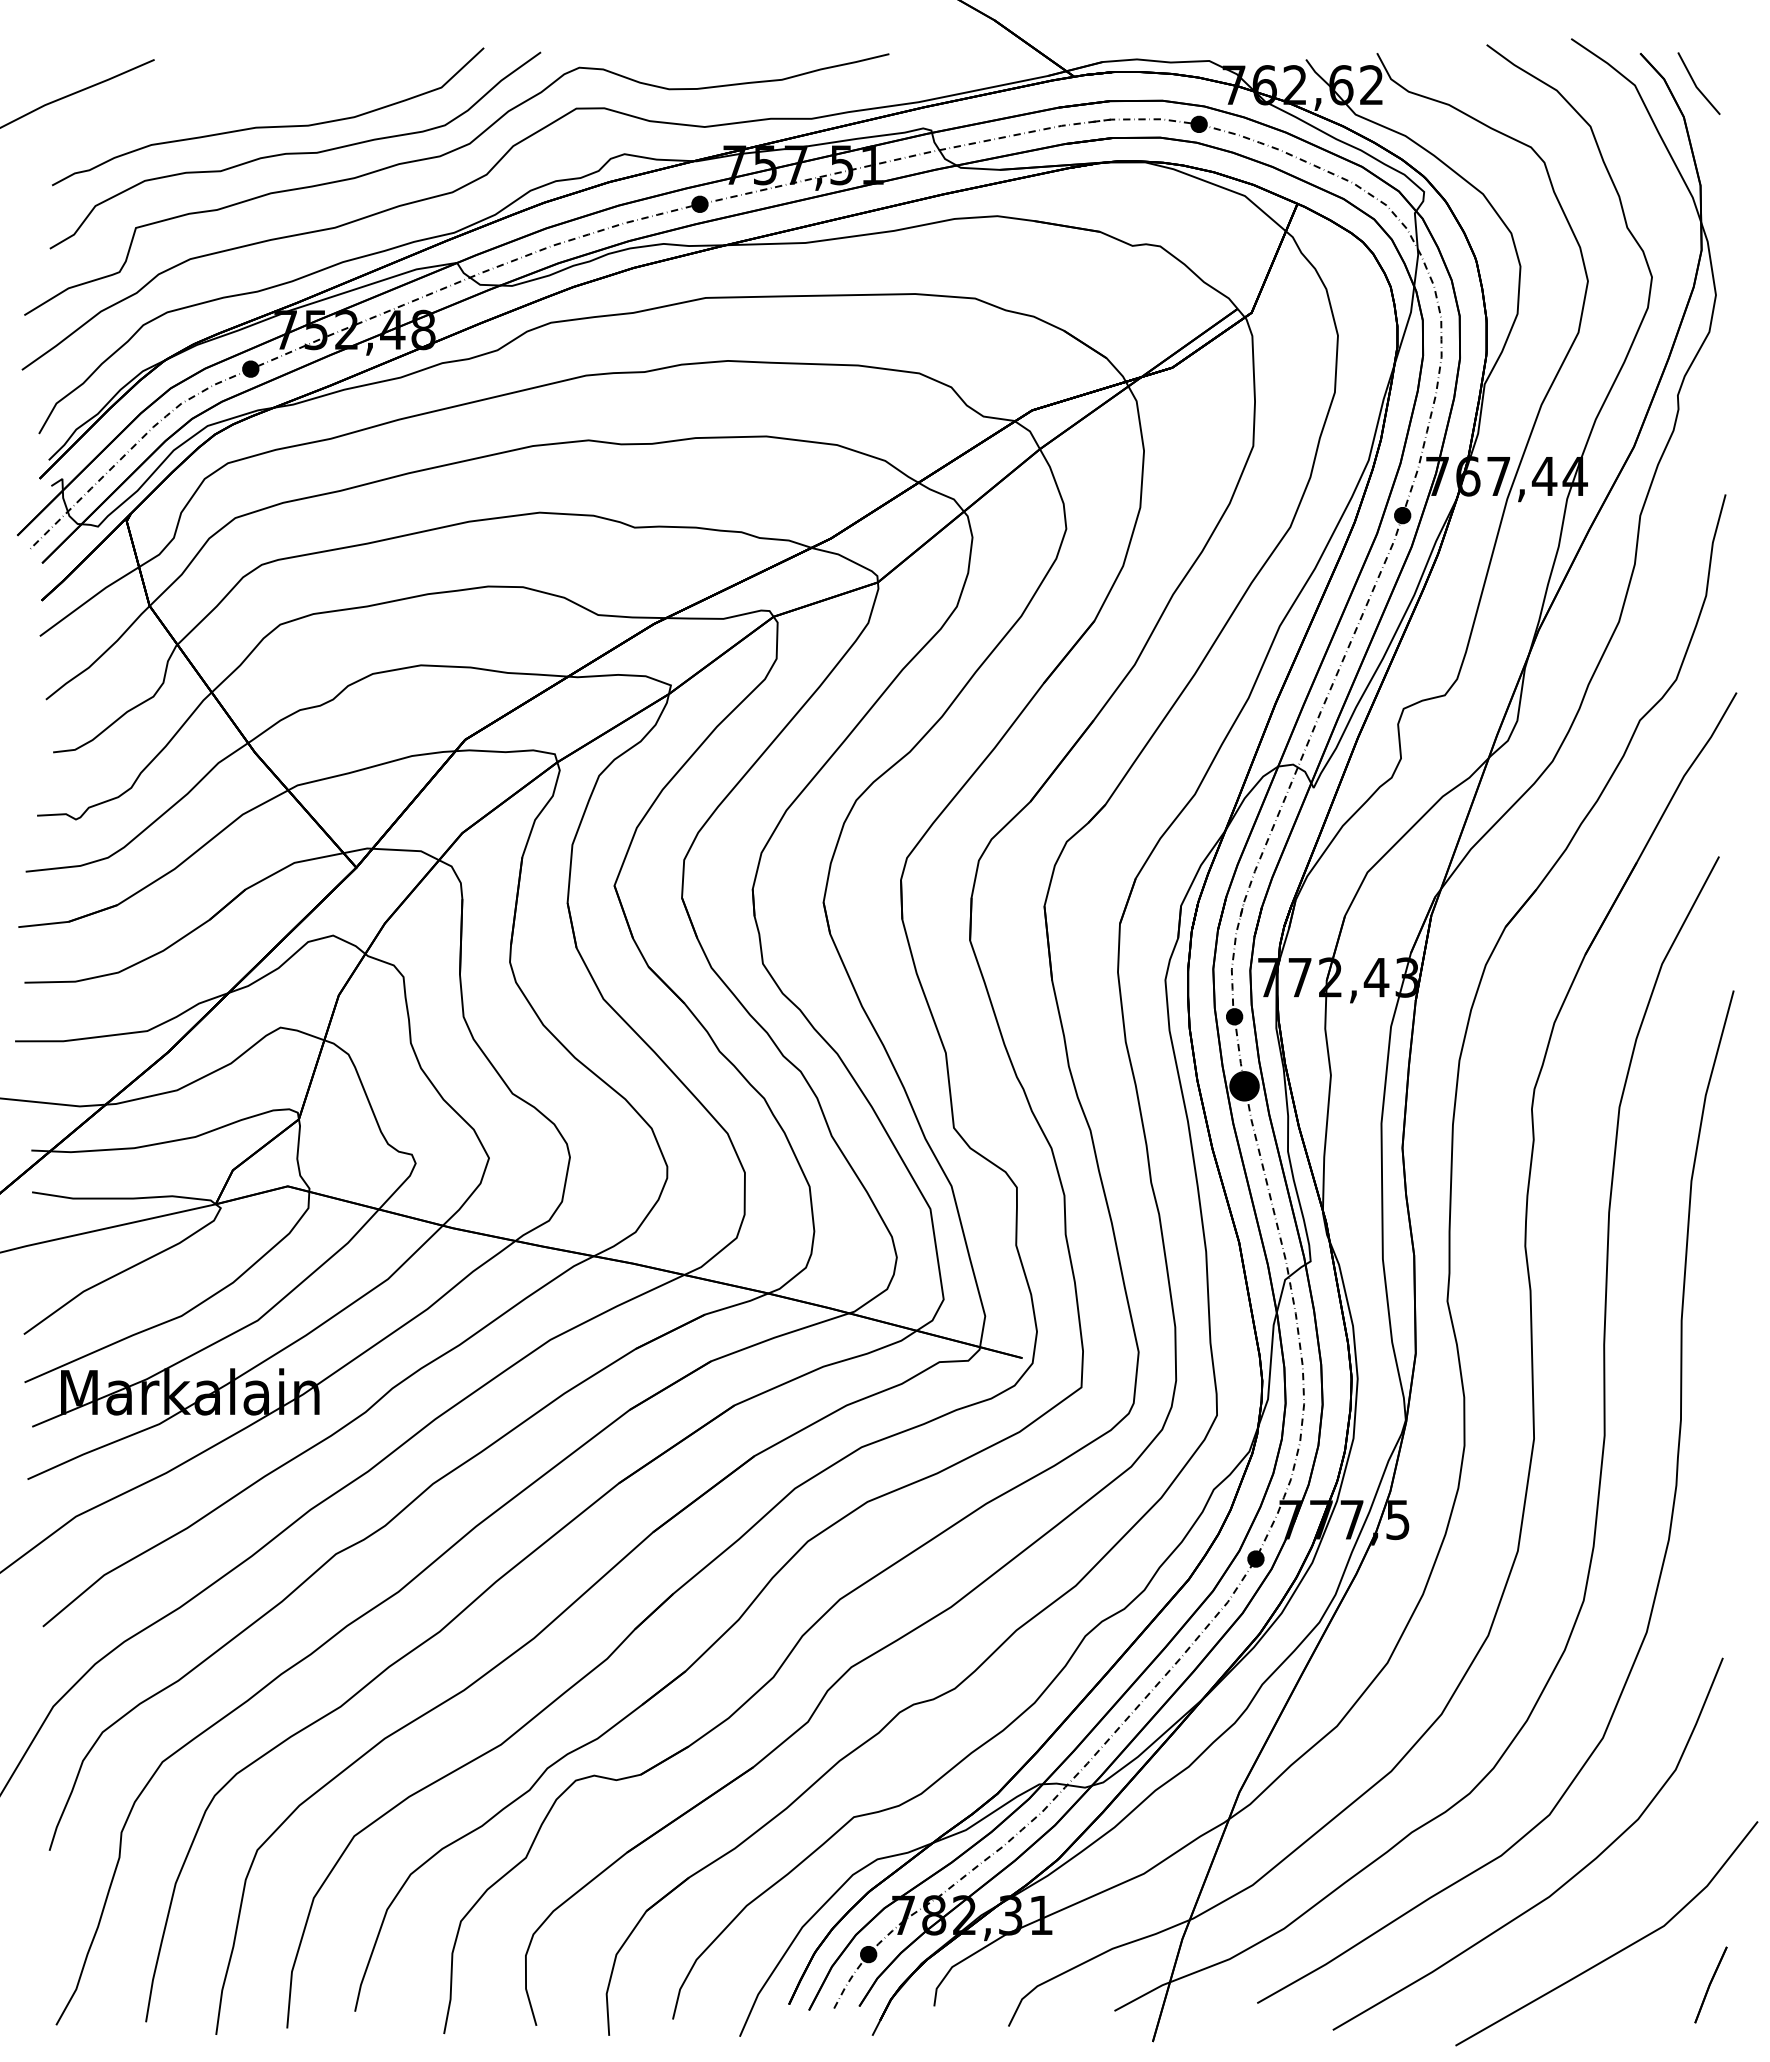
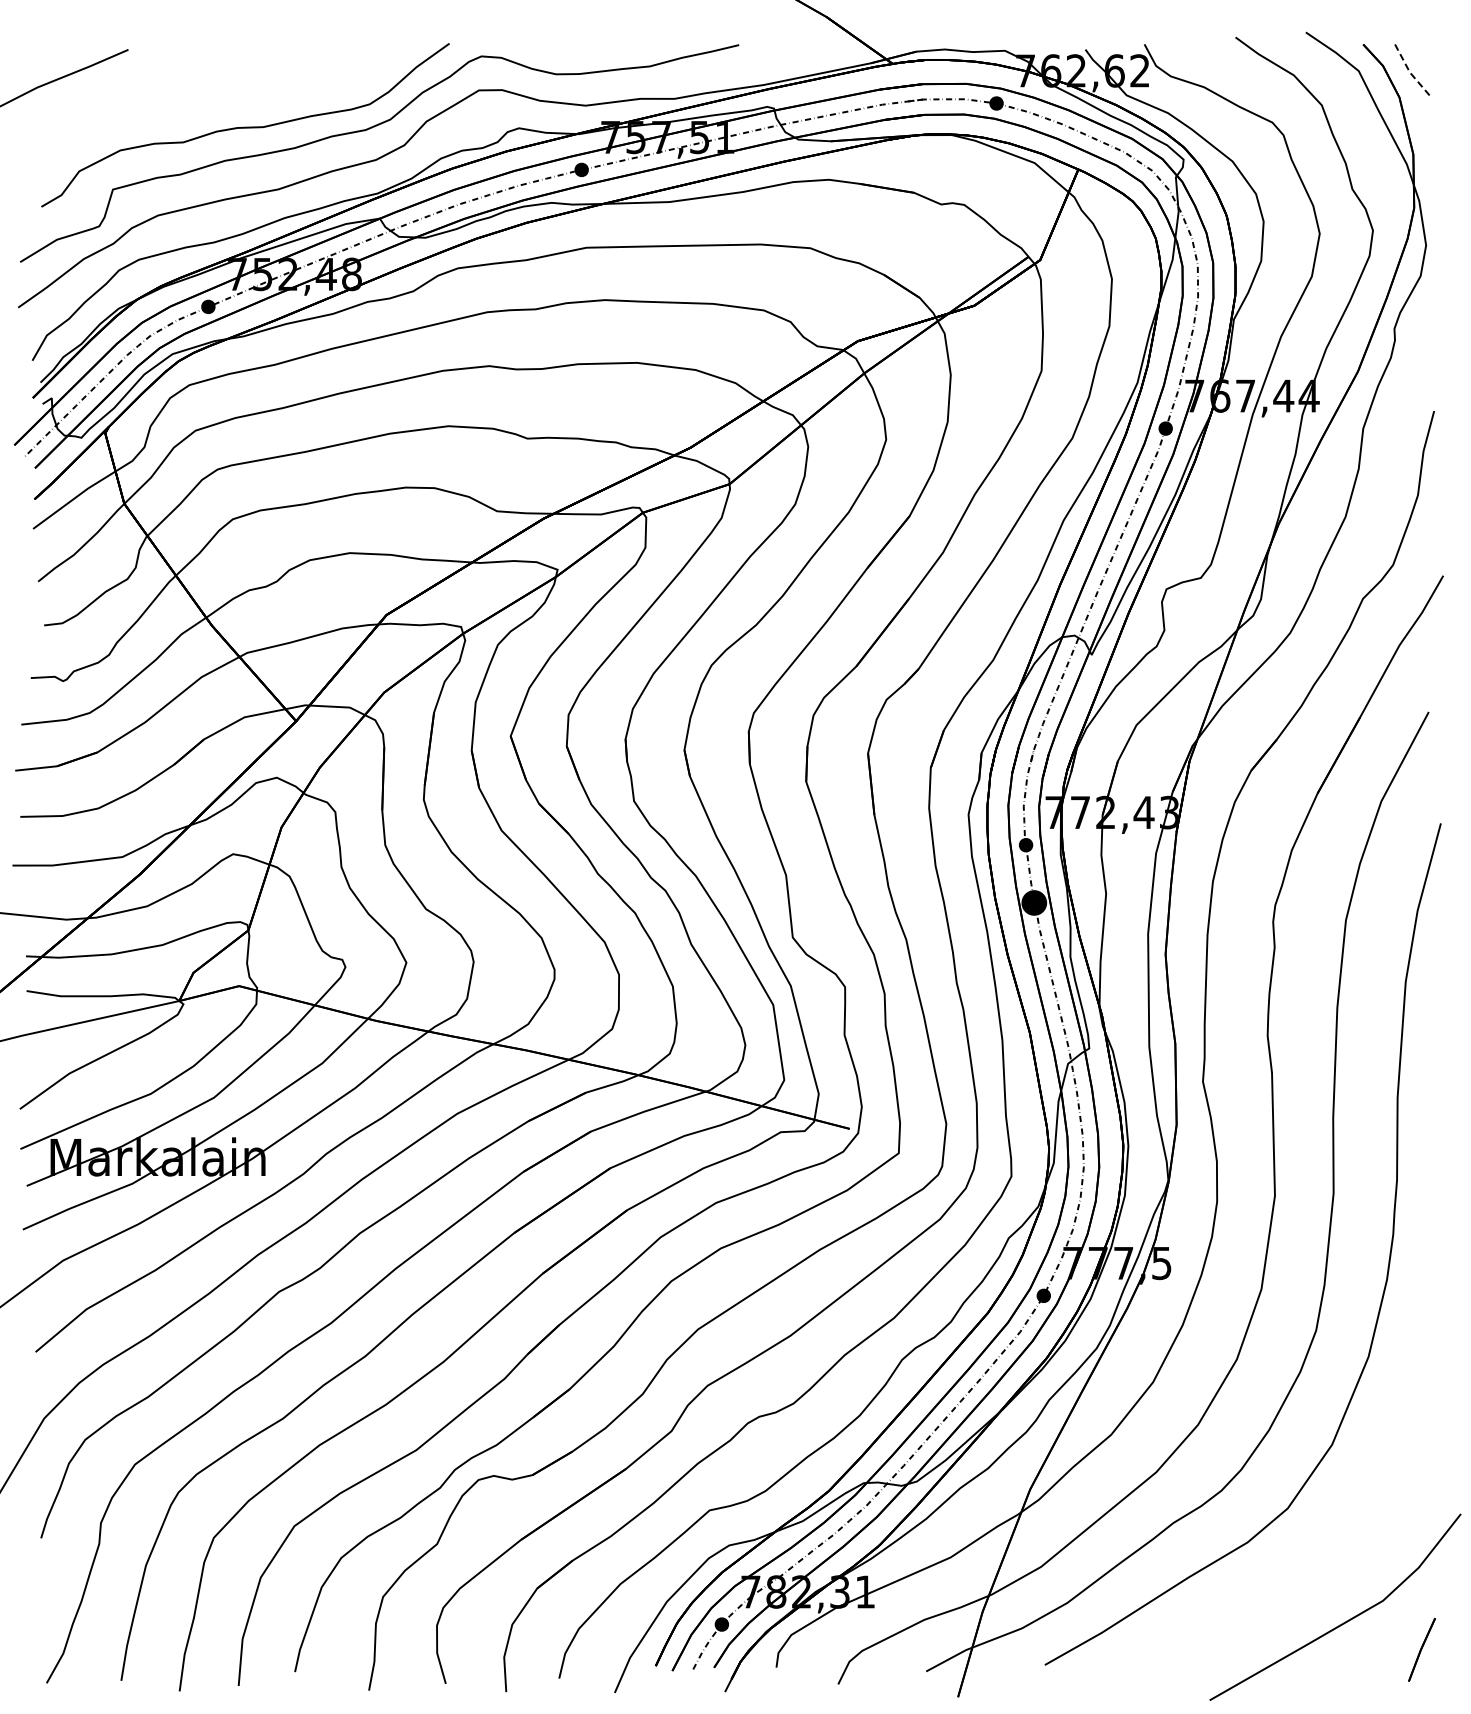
line: (1695, 85) -> (1409, 71), solid -> dashed
curve: (268, 125) -> (223, 104), removed
curve: (1558, 1887) -> (1295, 1568), removed

